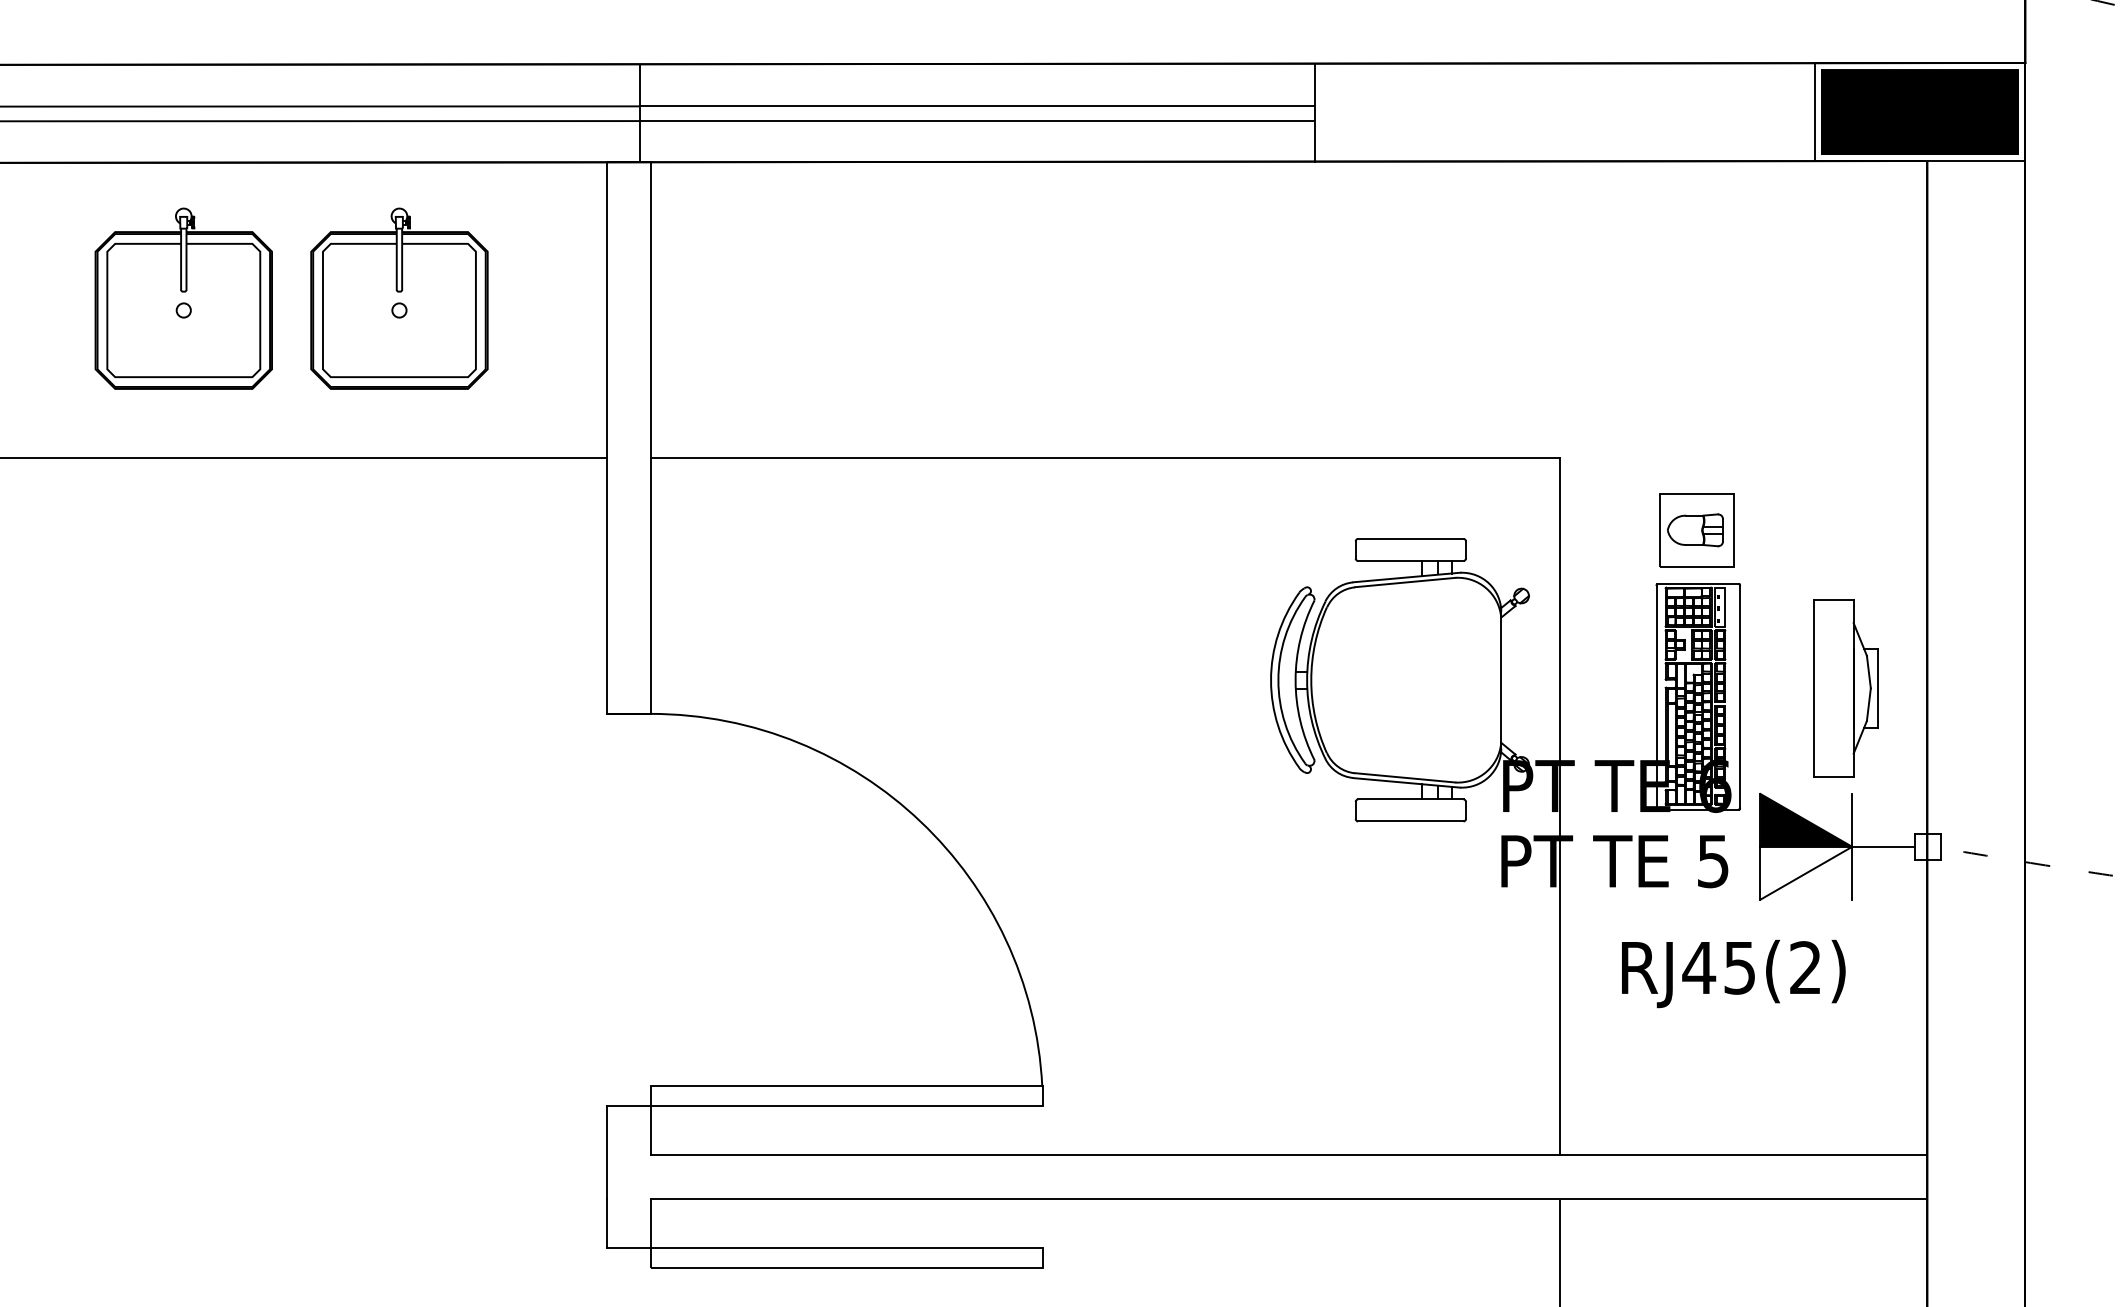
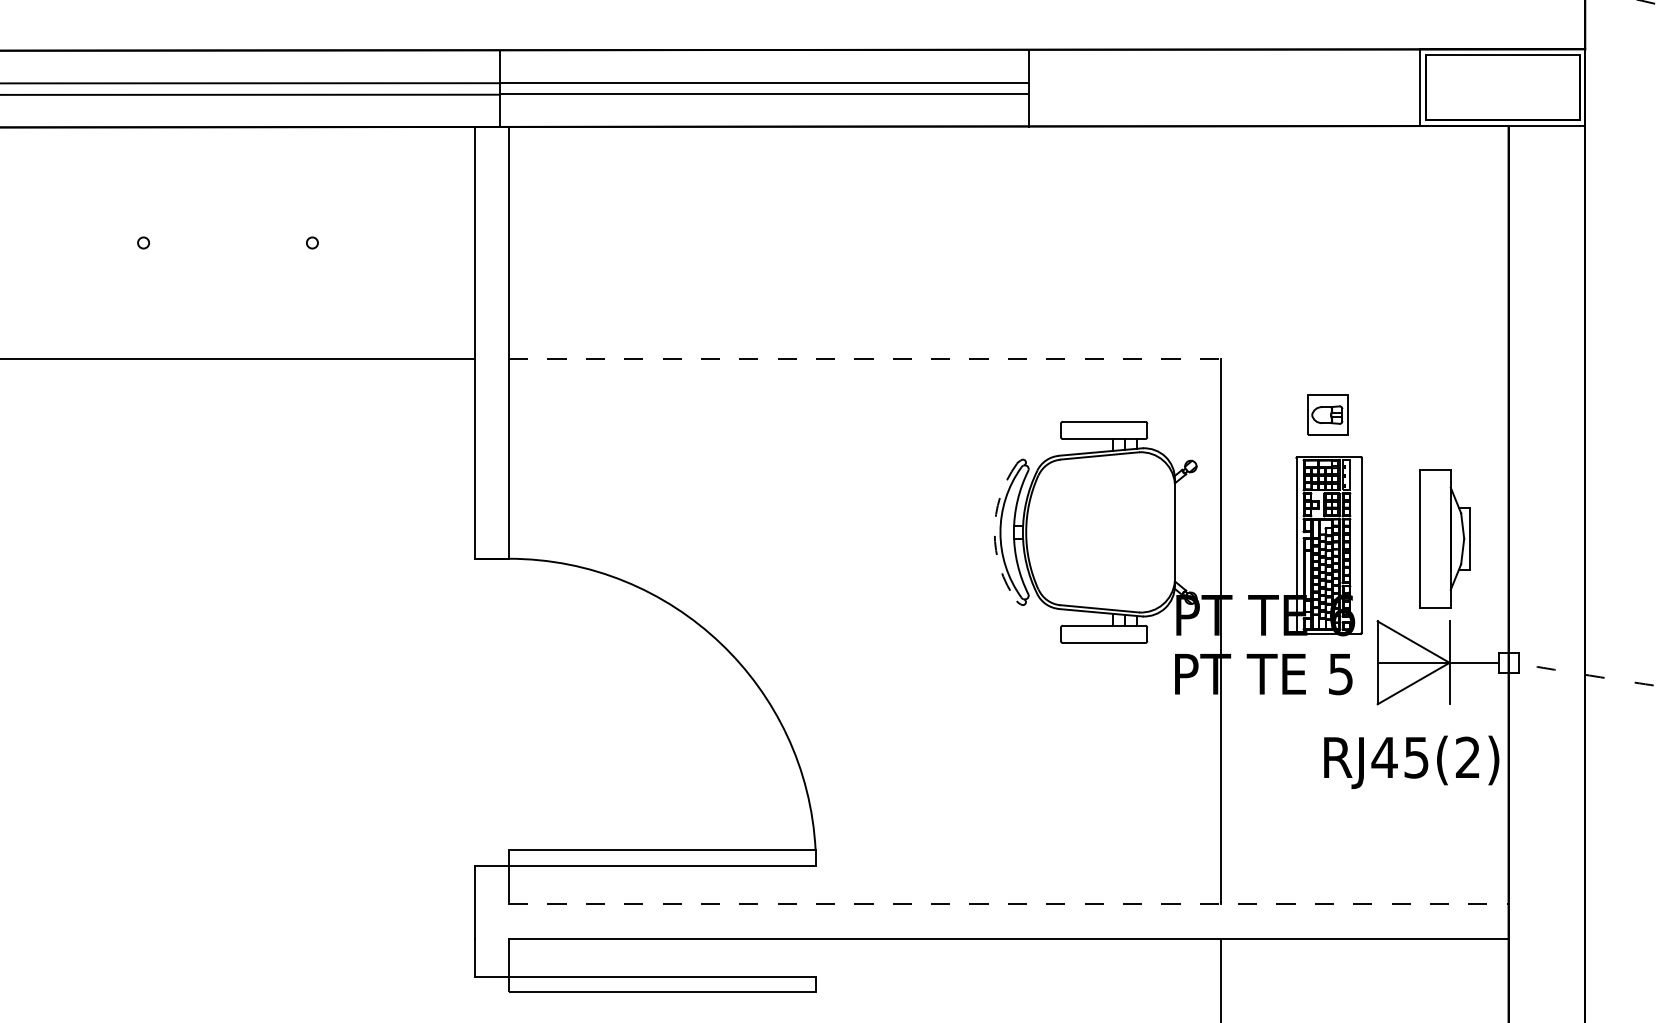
fill: (1920, 111) -> (1503, 87), removed
part: (183, 298) -> (143, 233), removed
part: (399, 298) -> (312, 233), removed
line: (1105, 458) -> (865, 358), solid -> dashed
part: (1696, 530) -> (1327, 415), size x0.7
arc: (1271, 680) -> (995, 532), solid -> dashed
fill: (1806, 819) -> (1413, 641), removed
text: (1733, 973) -> (1411, 761), moved
line: (1289, 1155) -> (1009, 904), solid -> dashed

